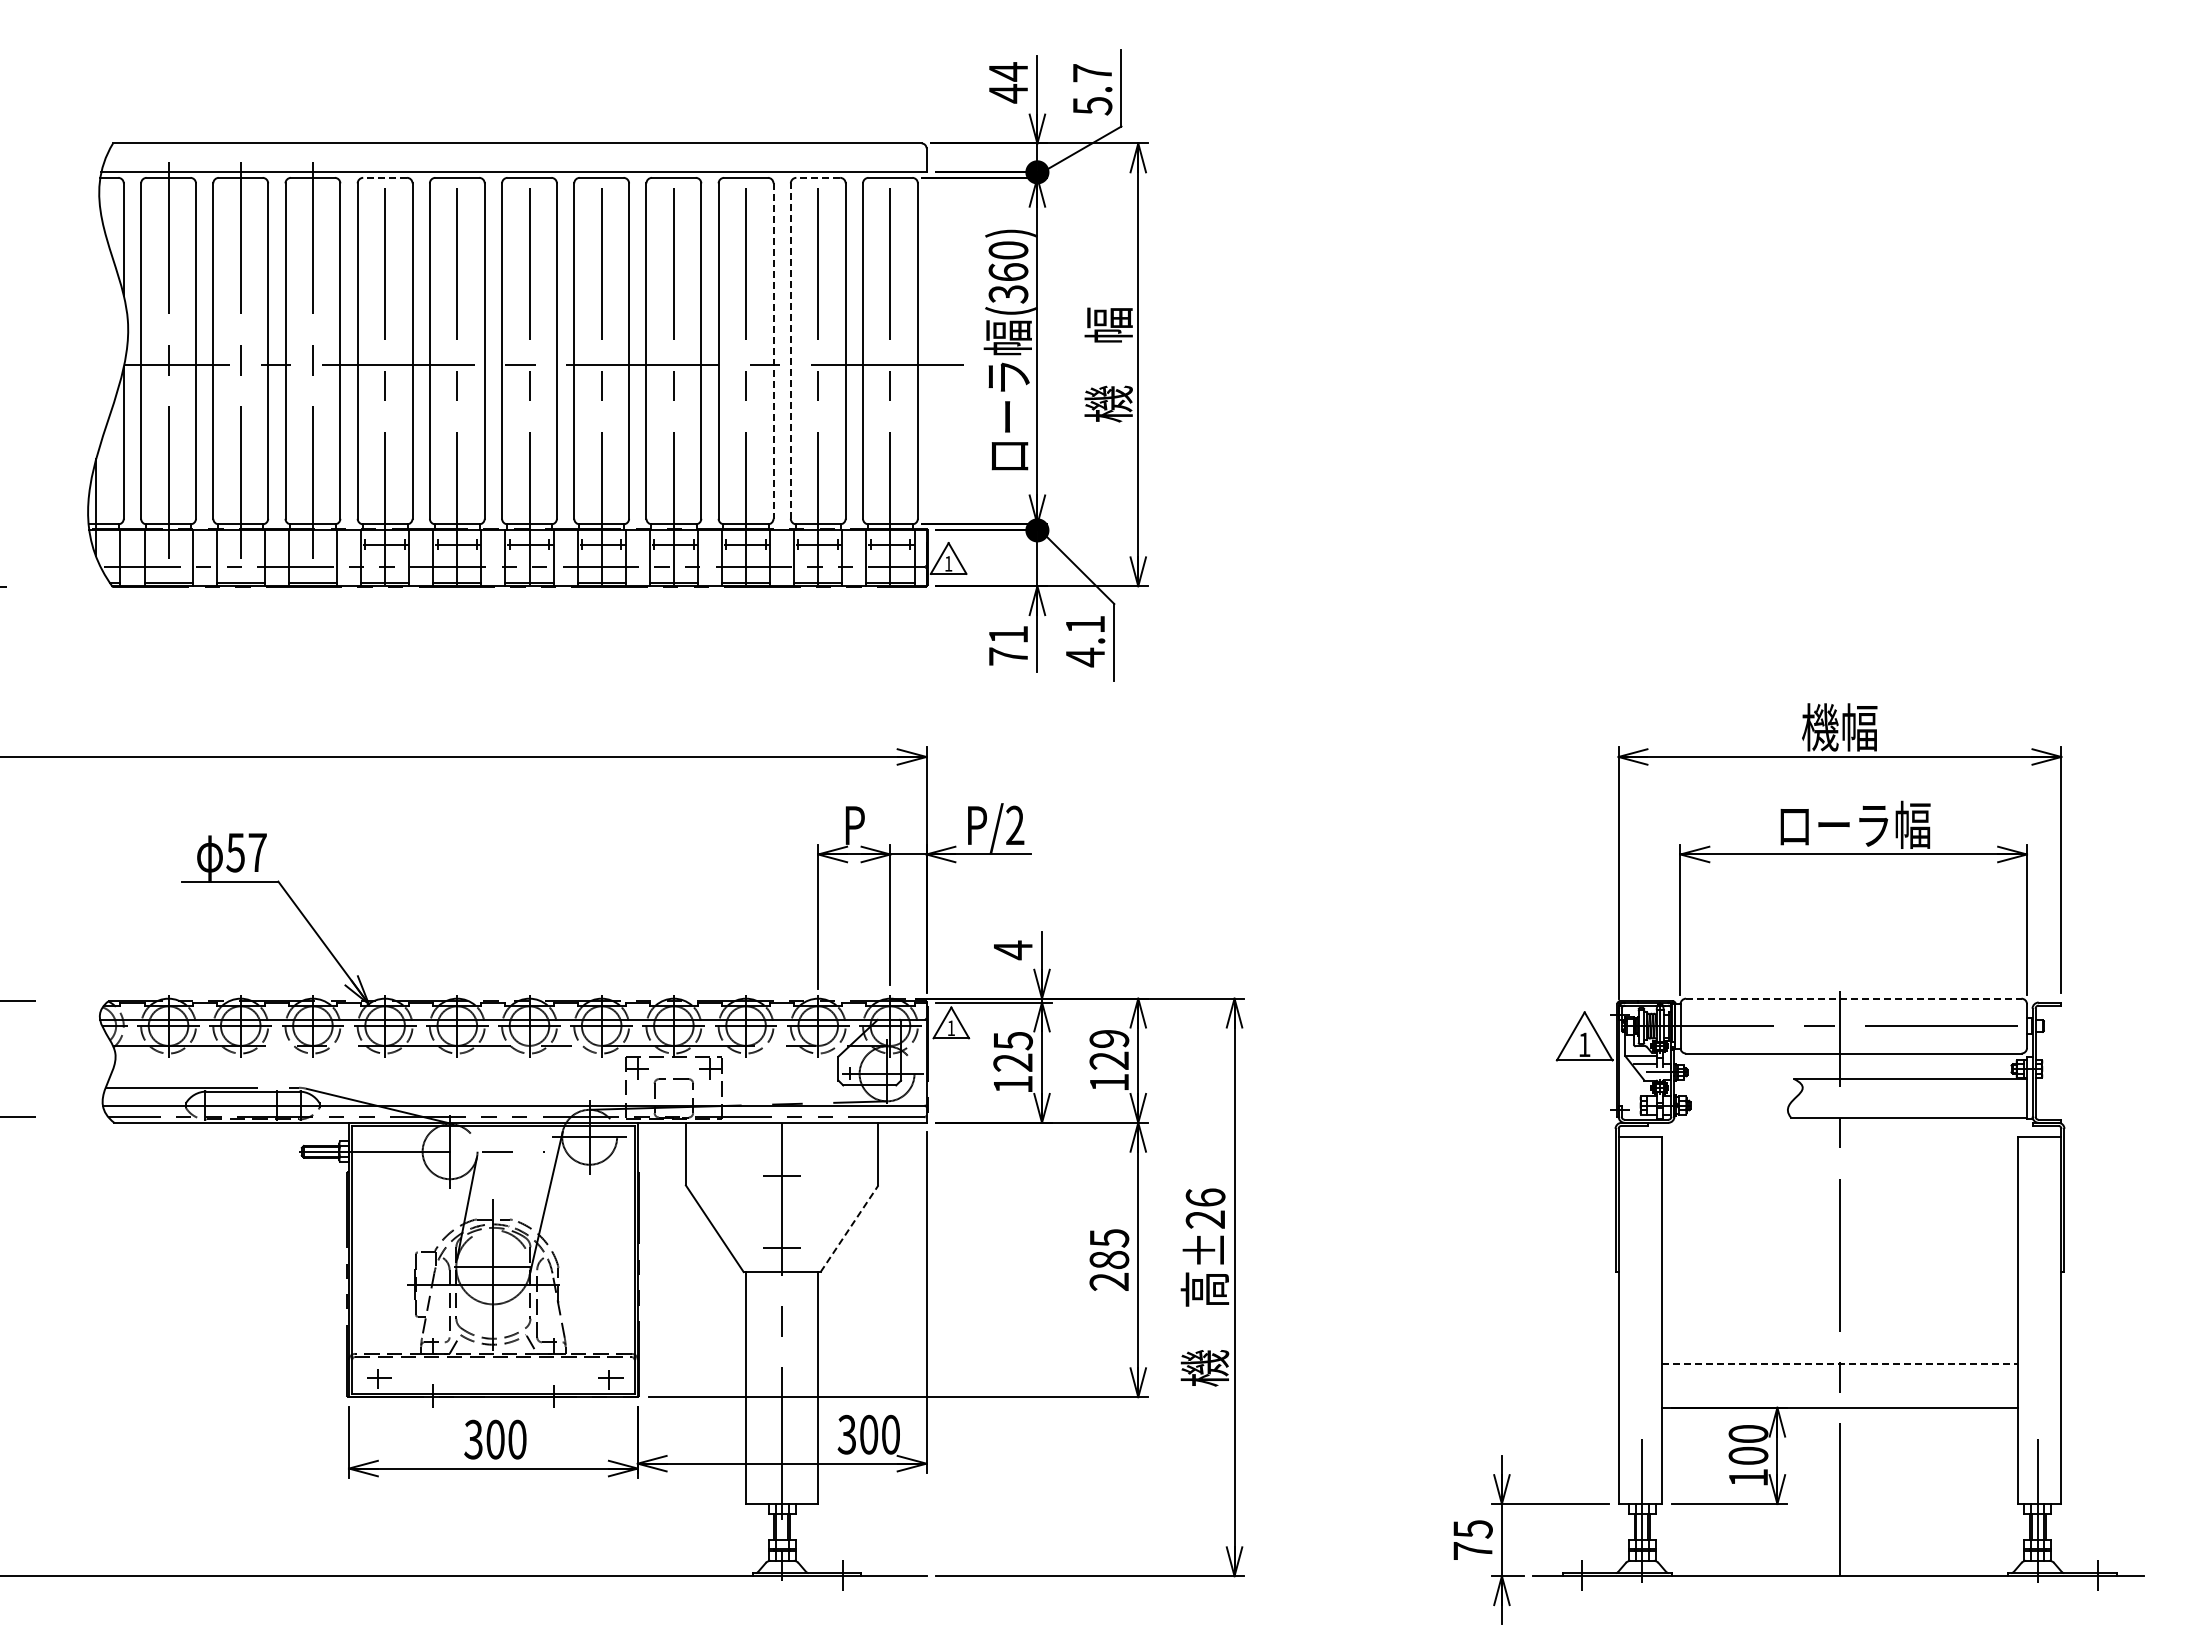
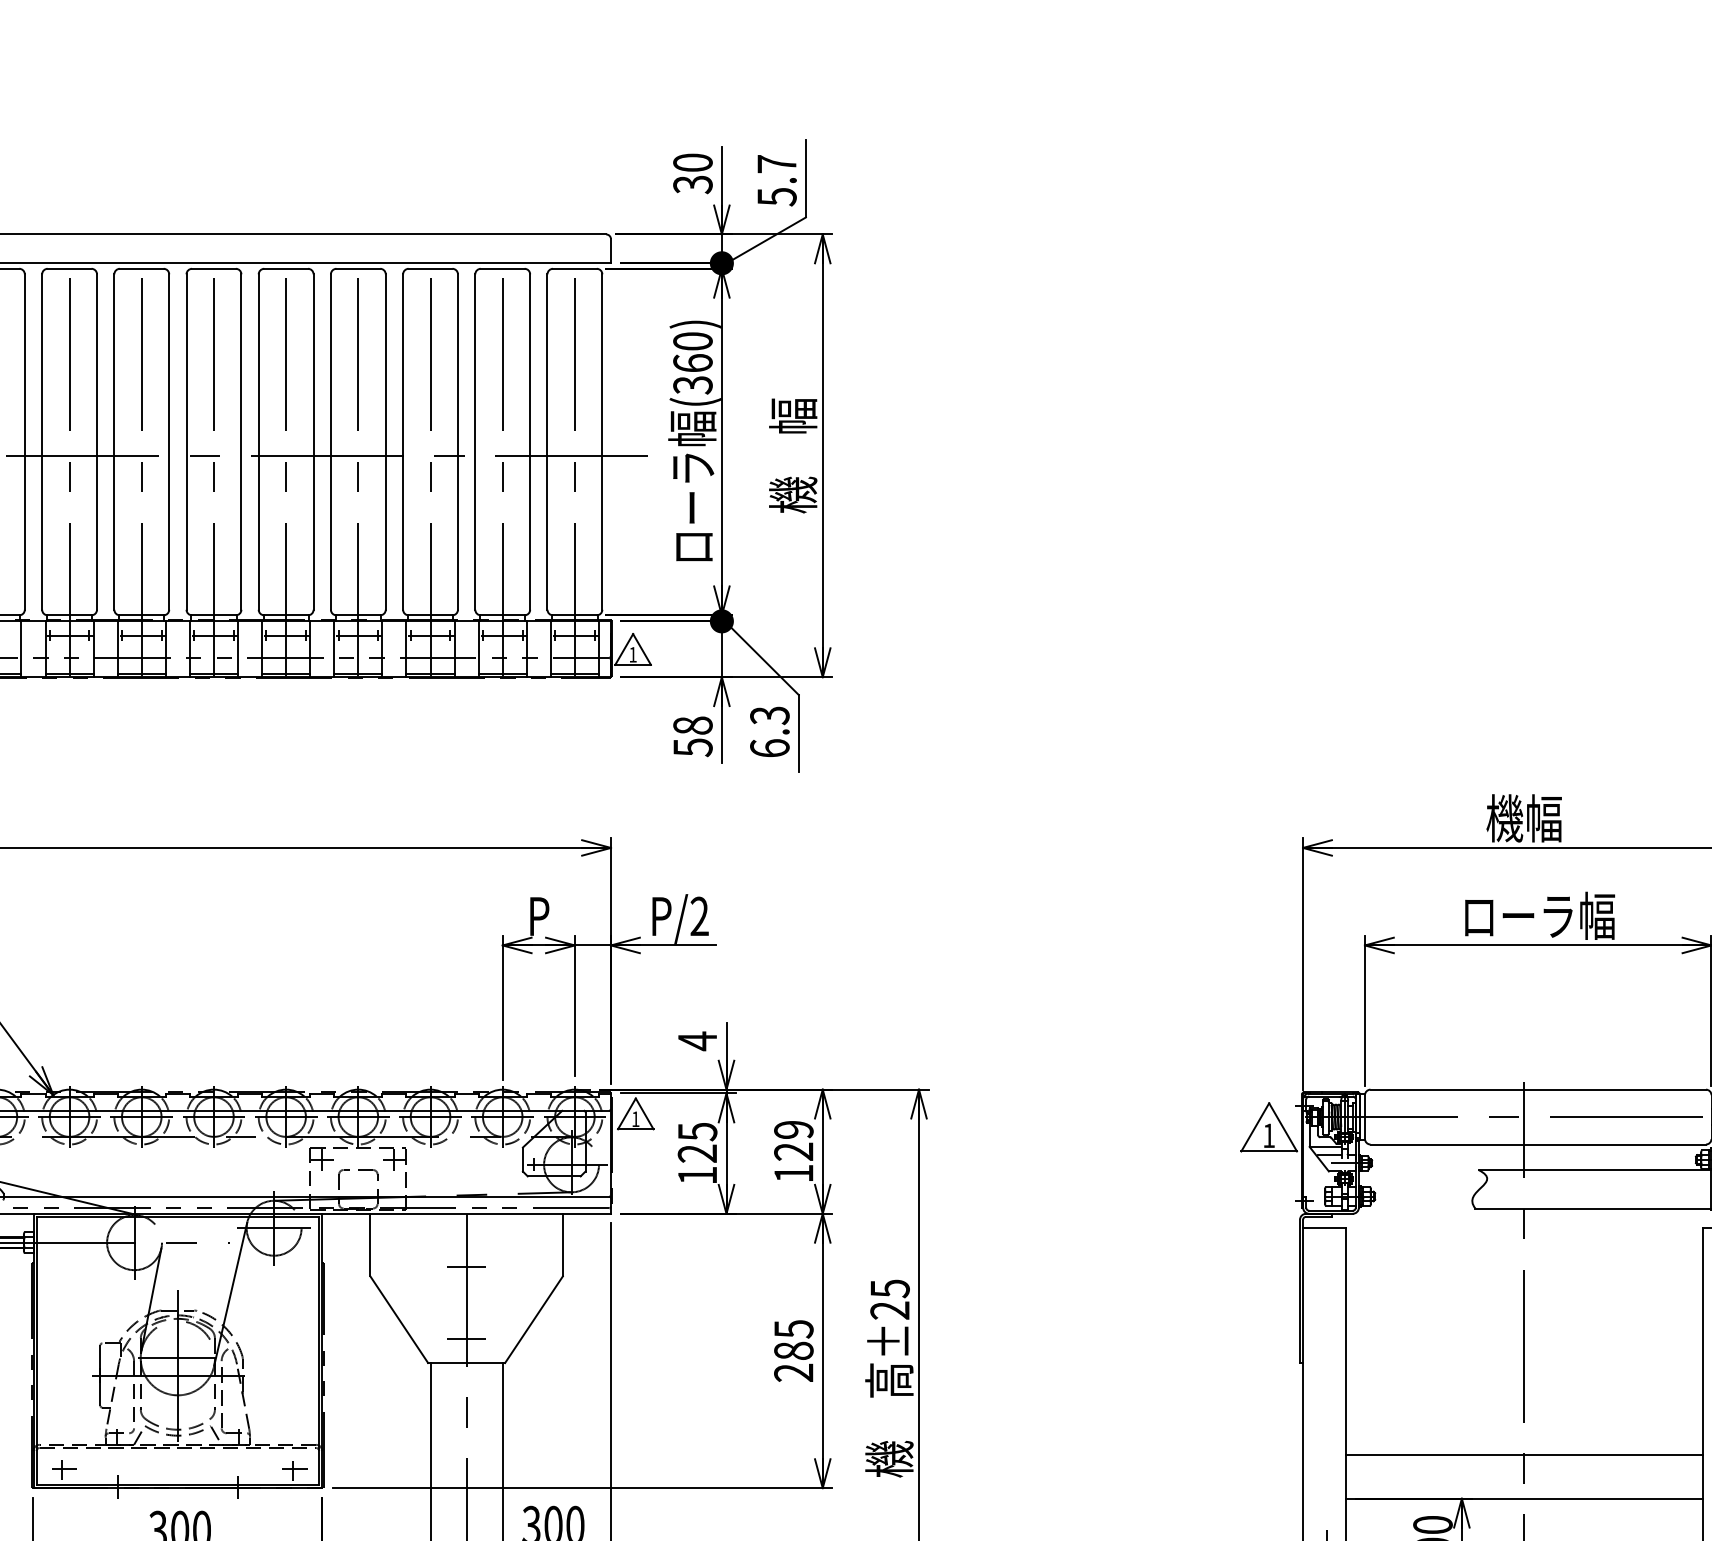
text: (1008, 82) -> (692, 173), 44 -> 30
line: (385, 177) -> (69, 268), dashed -> solid
line: (818, 177) -> (502, 268), dashed -> solid
line: (773, 351) -> (457, 442), dashed -> solid
line: (790, 351) -> (474, 442), dashed -> solid
text: (1085, 641) -> (769, 732), 4.1 -> 6.3
text: (1008, 645) -> (692, 736), 71 -> 58
line: (1853, 998) -> (1537, 1089), dashed -> solid
text: (1205, 1197) -> (889, 1288), ±26 -> ±25
line: (849, 1228) -> (533, 1319), dashed -> solid
line: (1840, 1364) -> (1524, 1455), dashed -> solid

